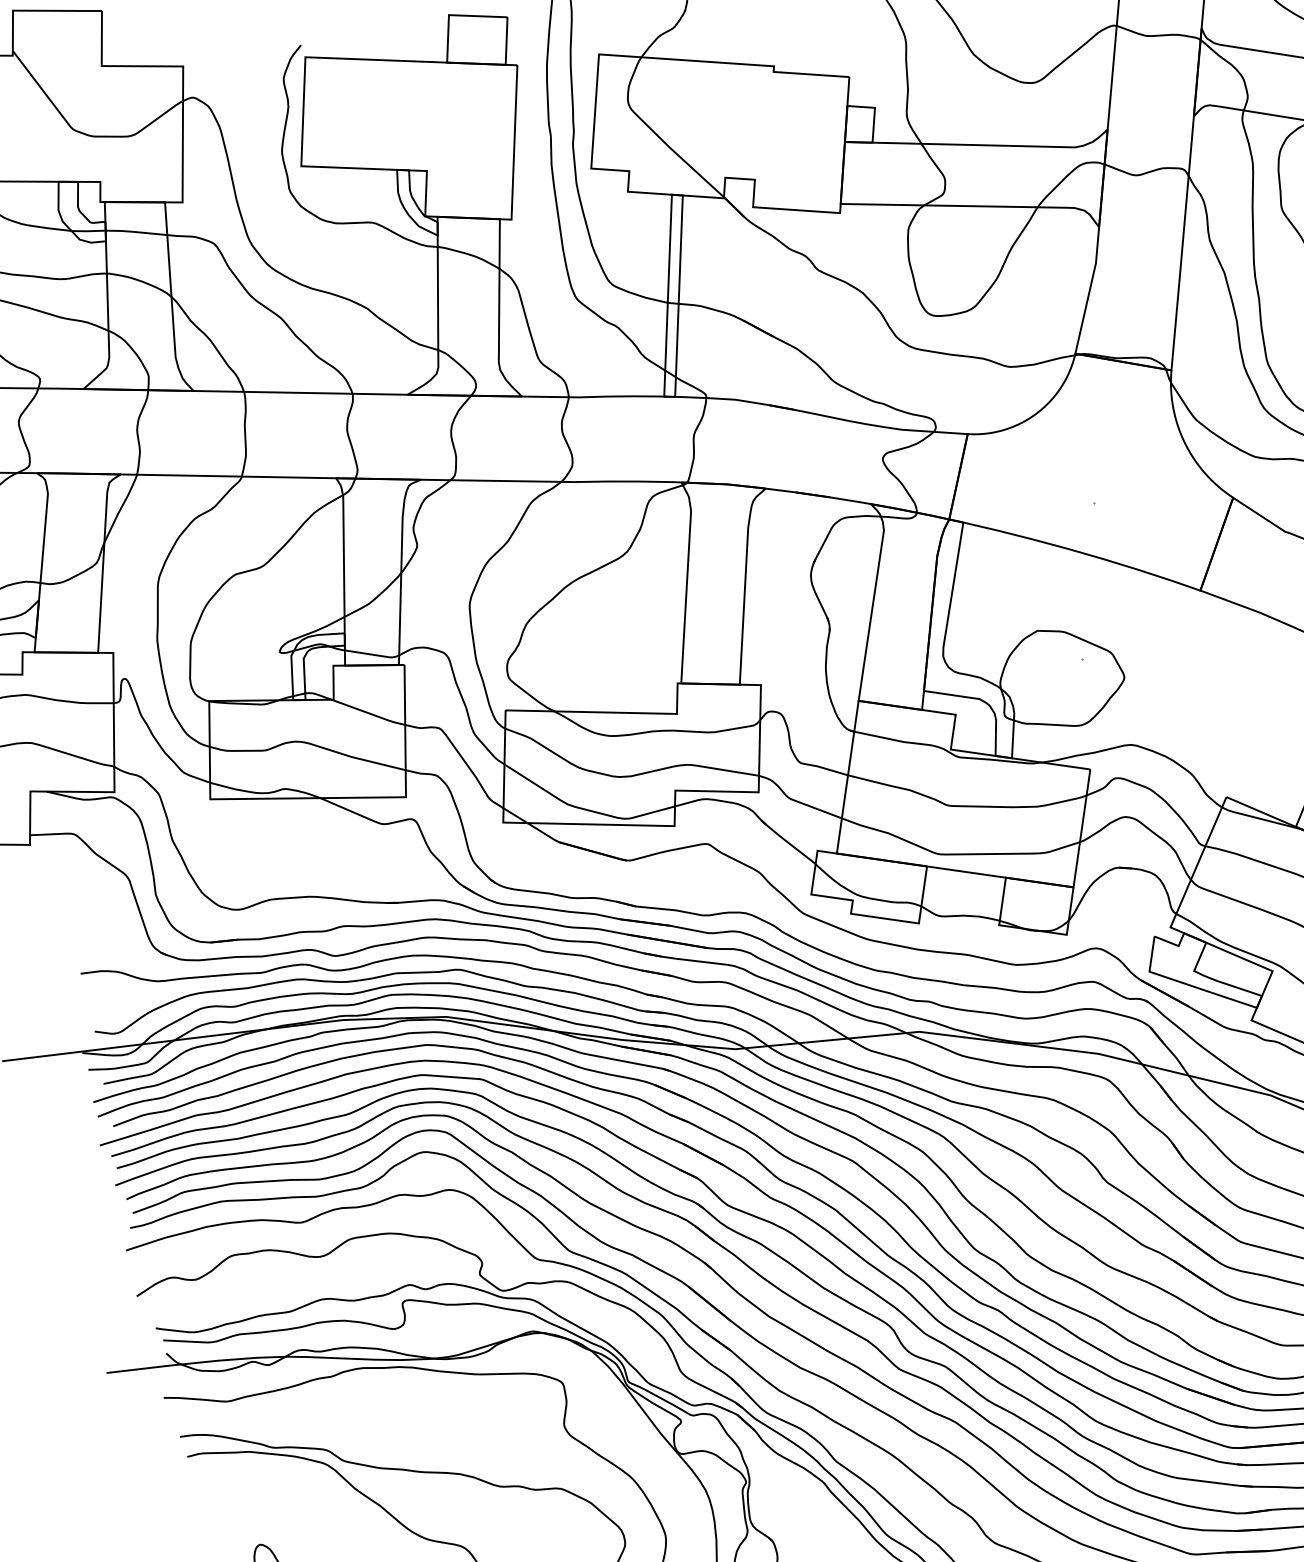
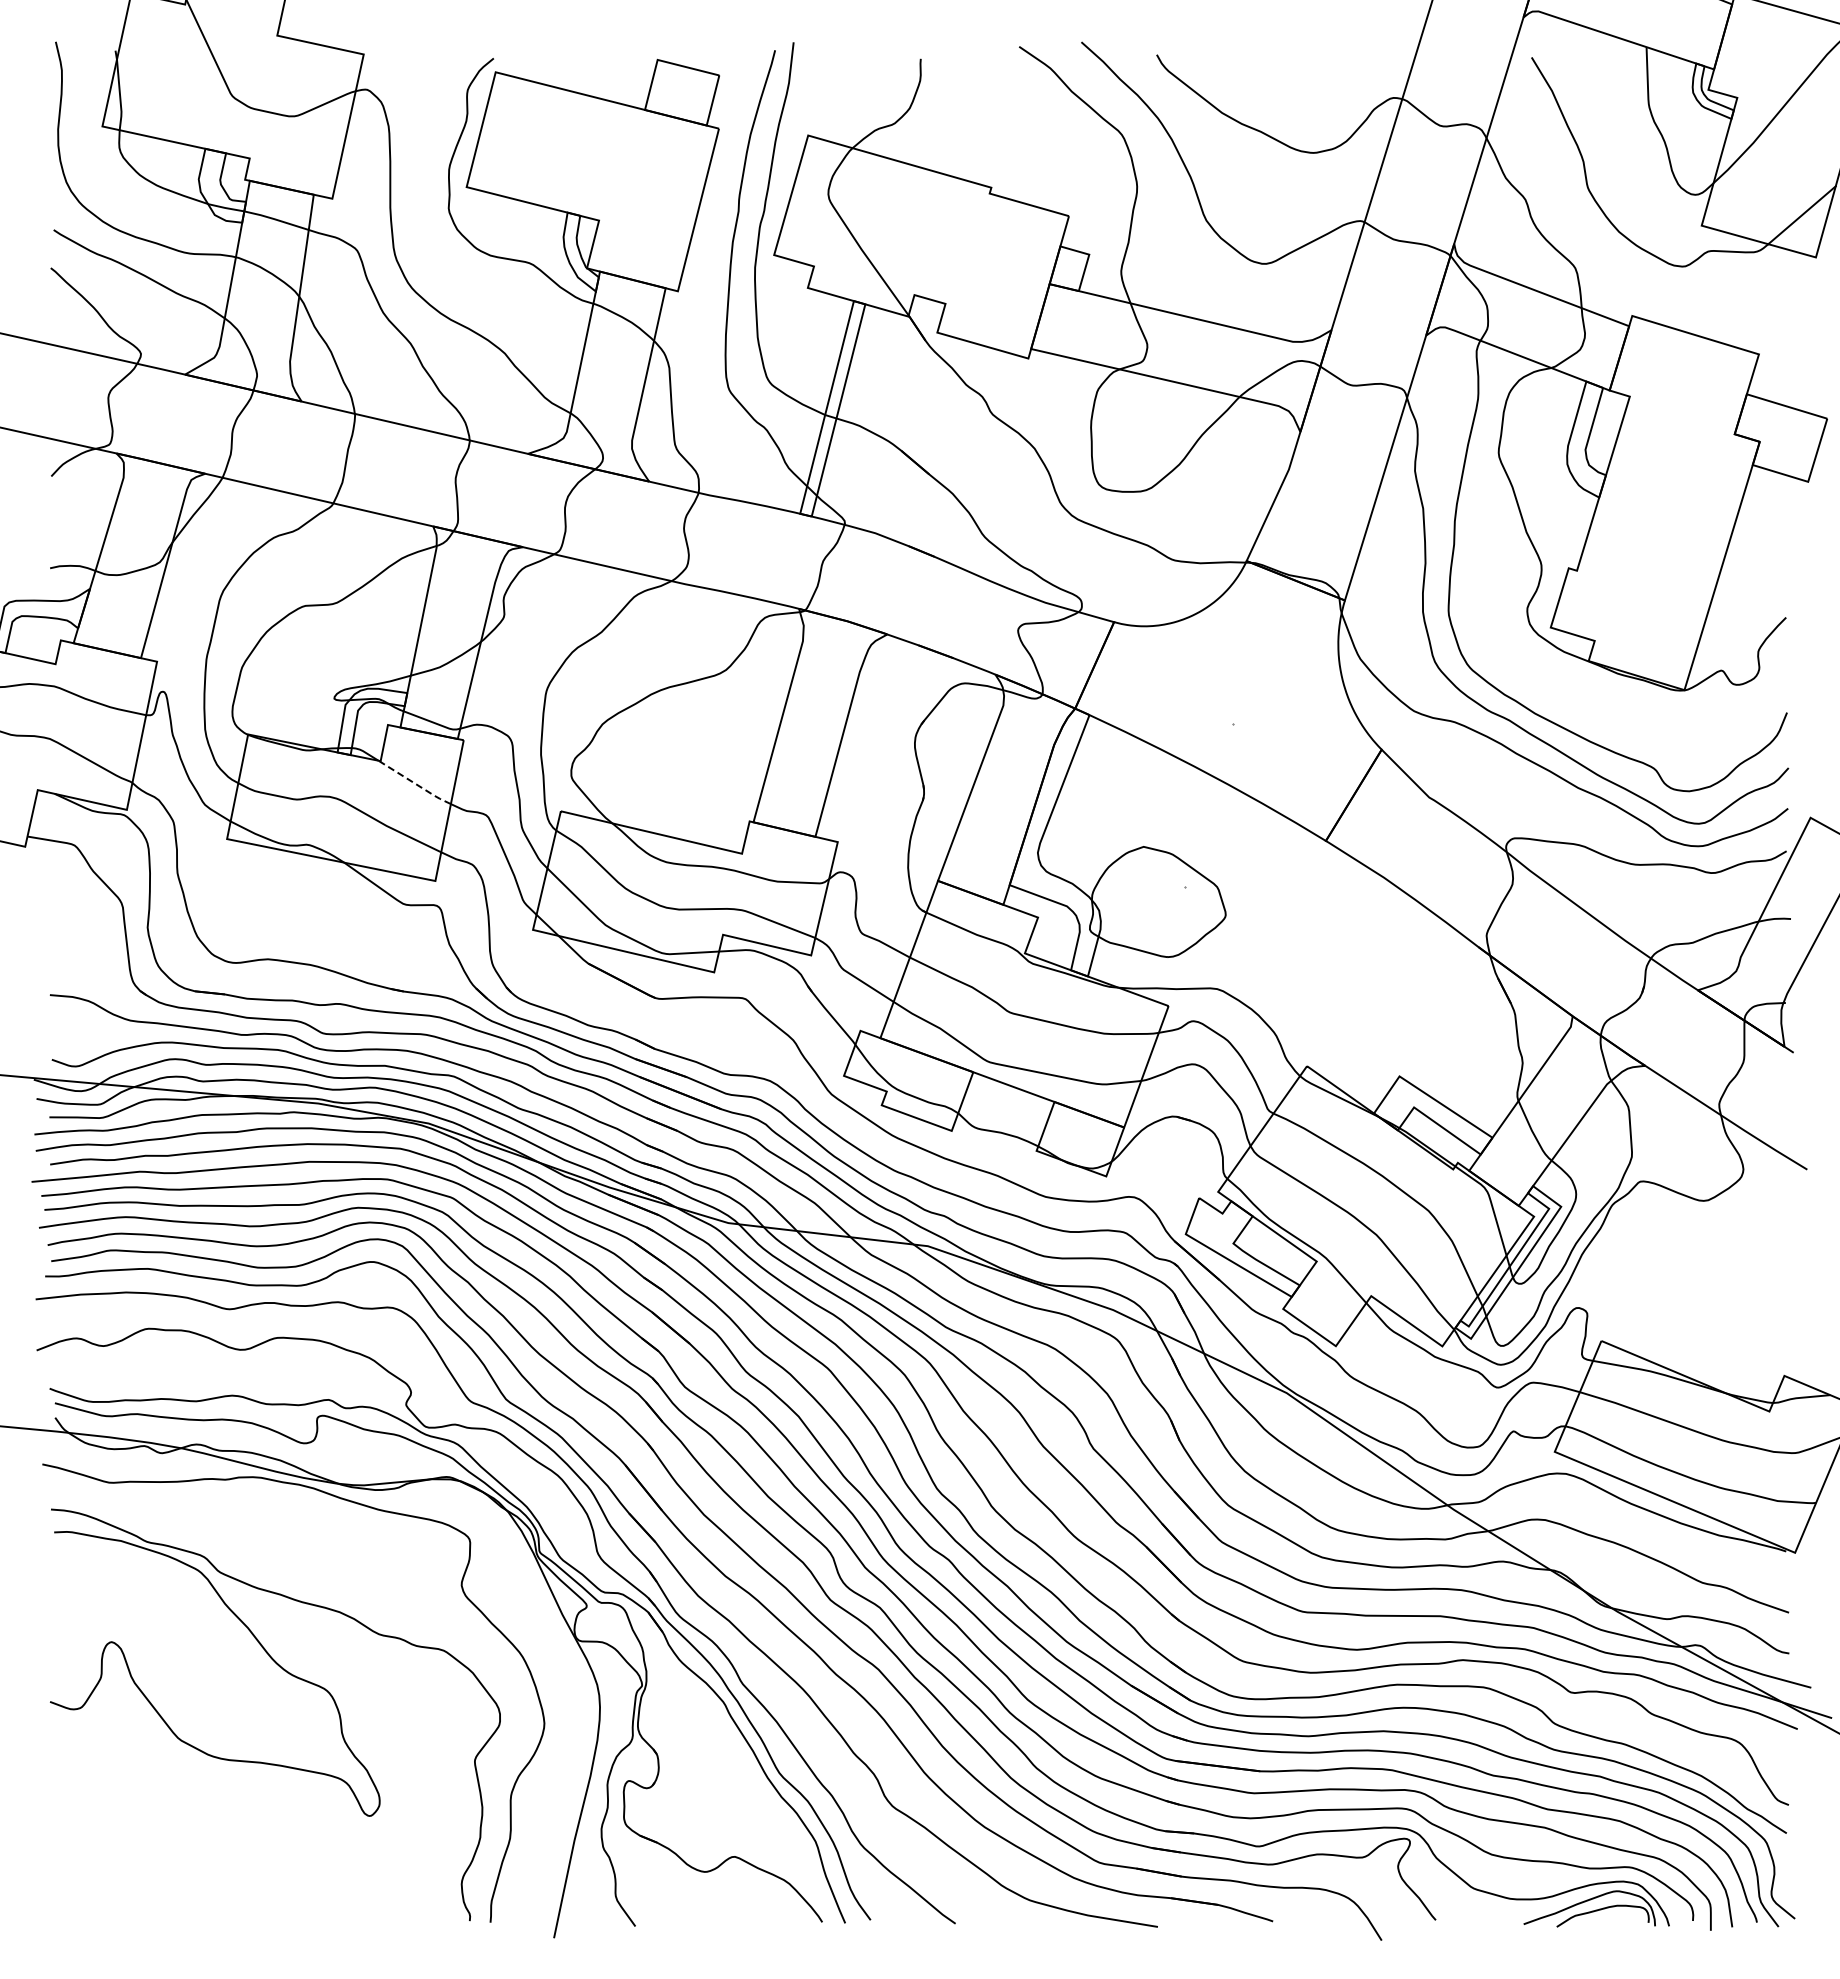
line: (369, 713) -> (415, 783), solid -> dashed

